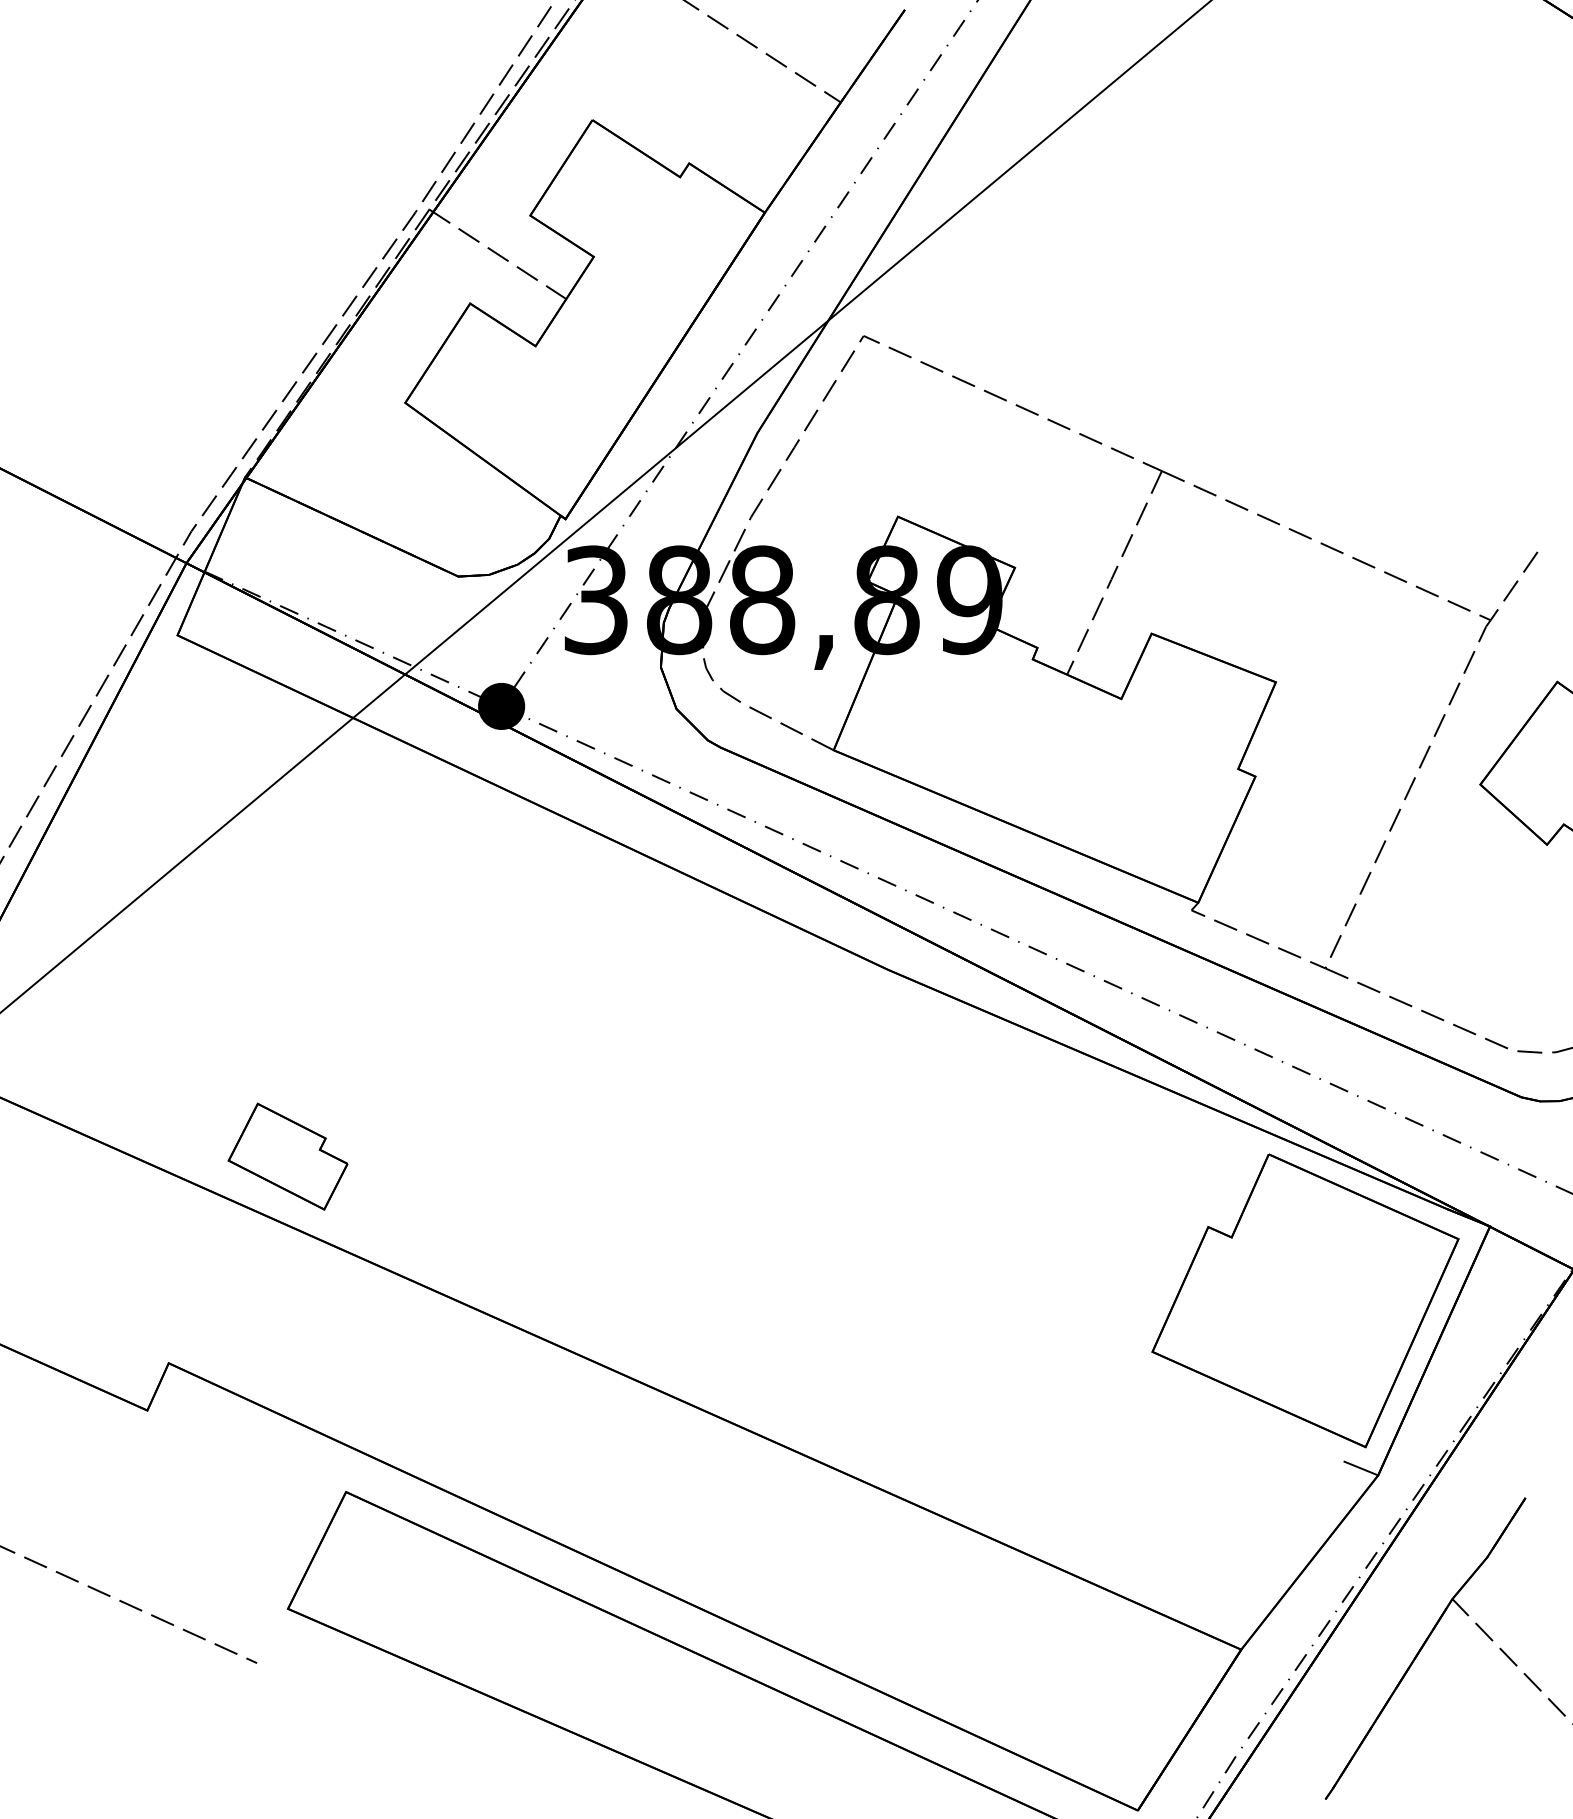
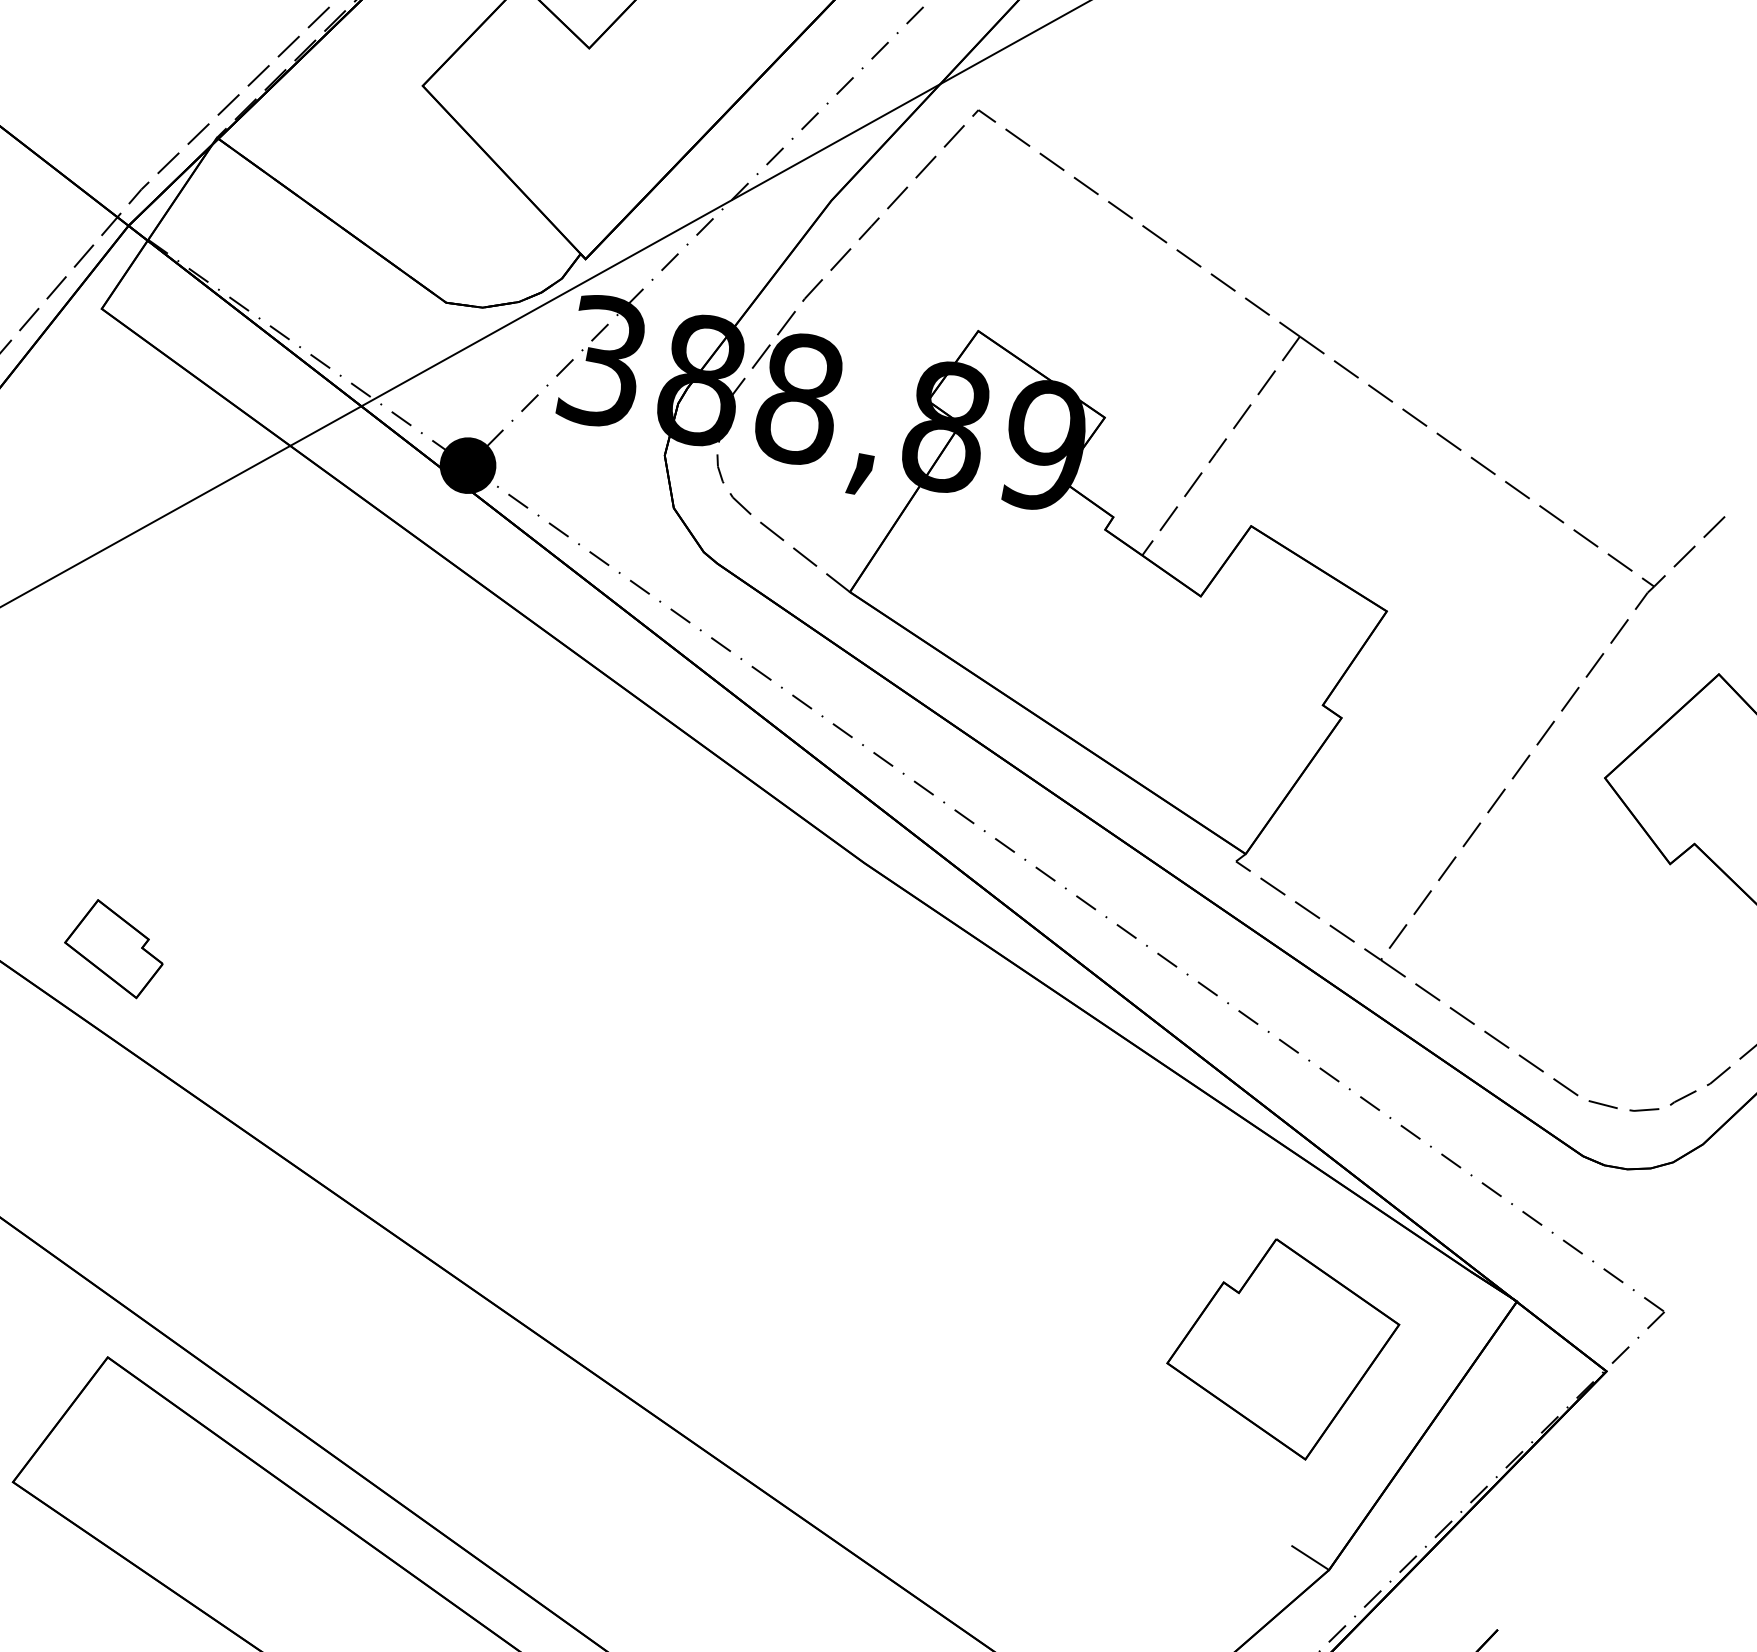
part: (287, 1156) -> (114, 948), size x0.7
part: (1305, 1300) -> (1282, 1347), size x0.6

